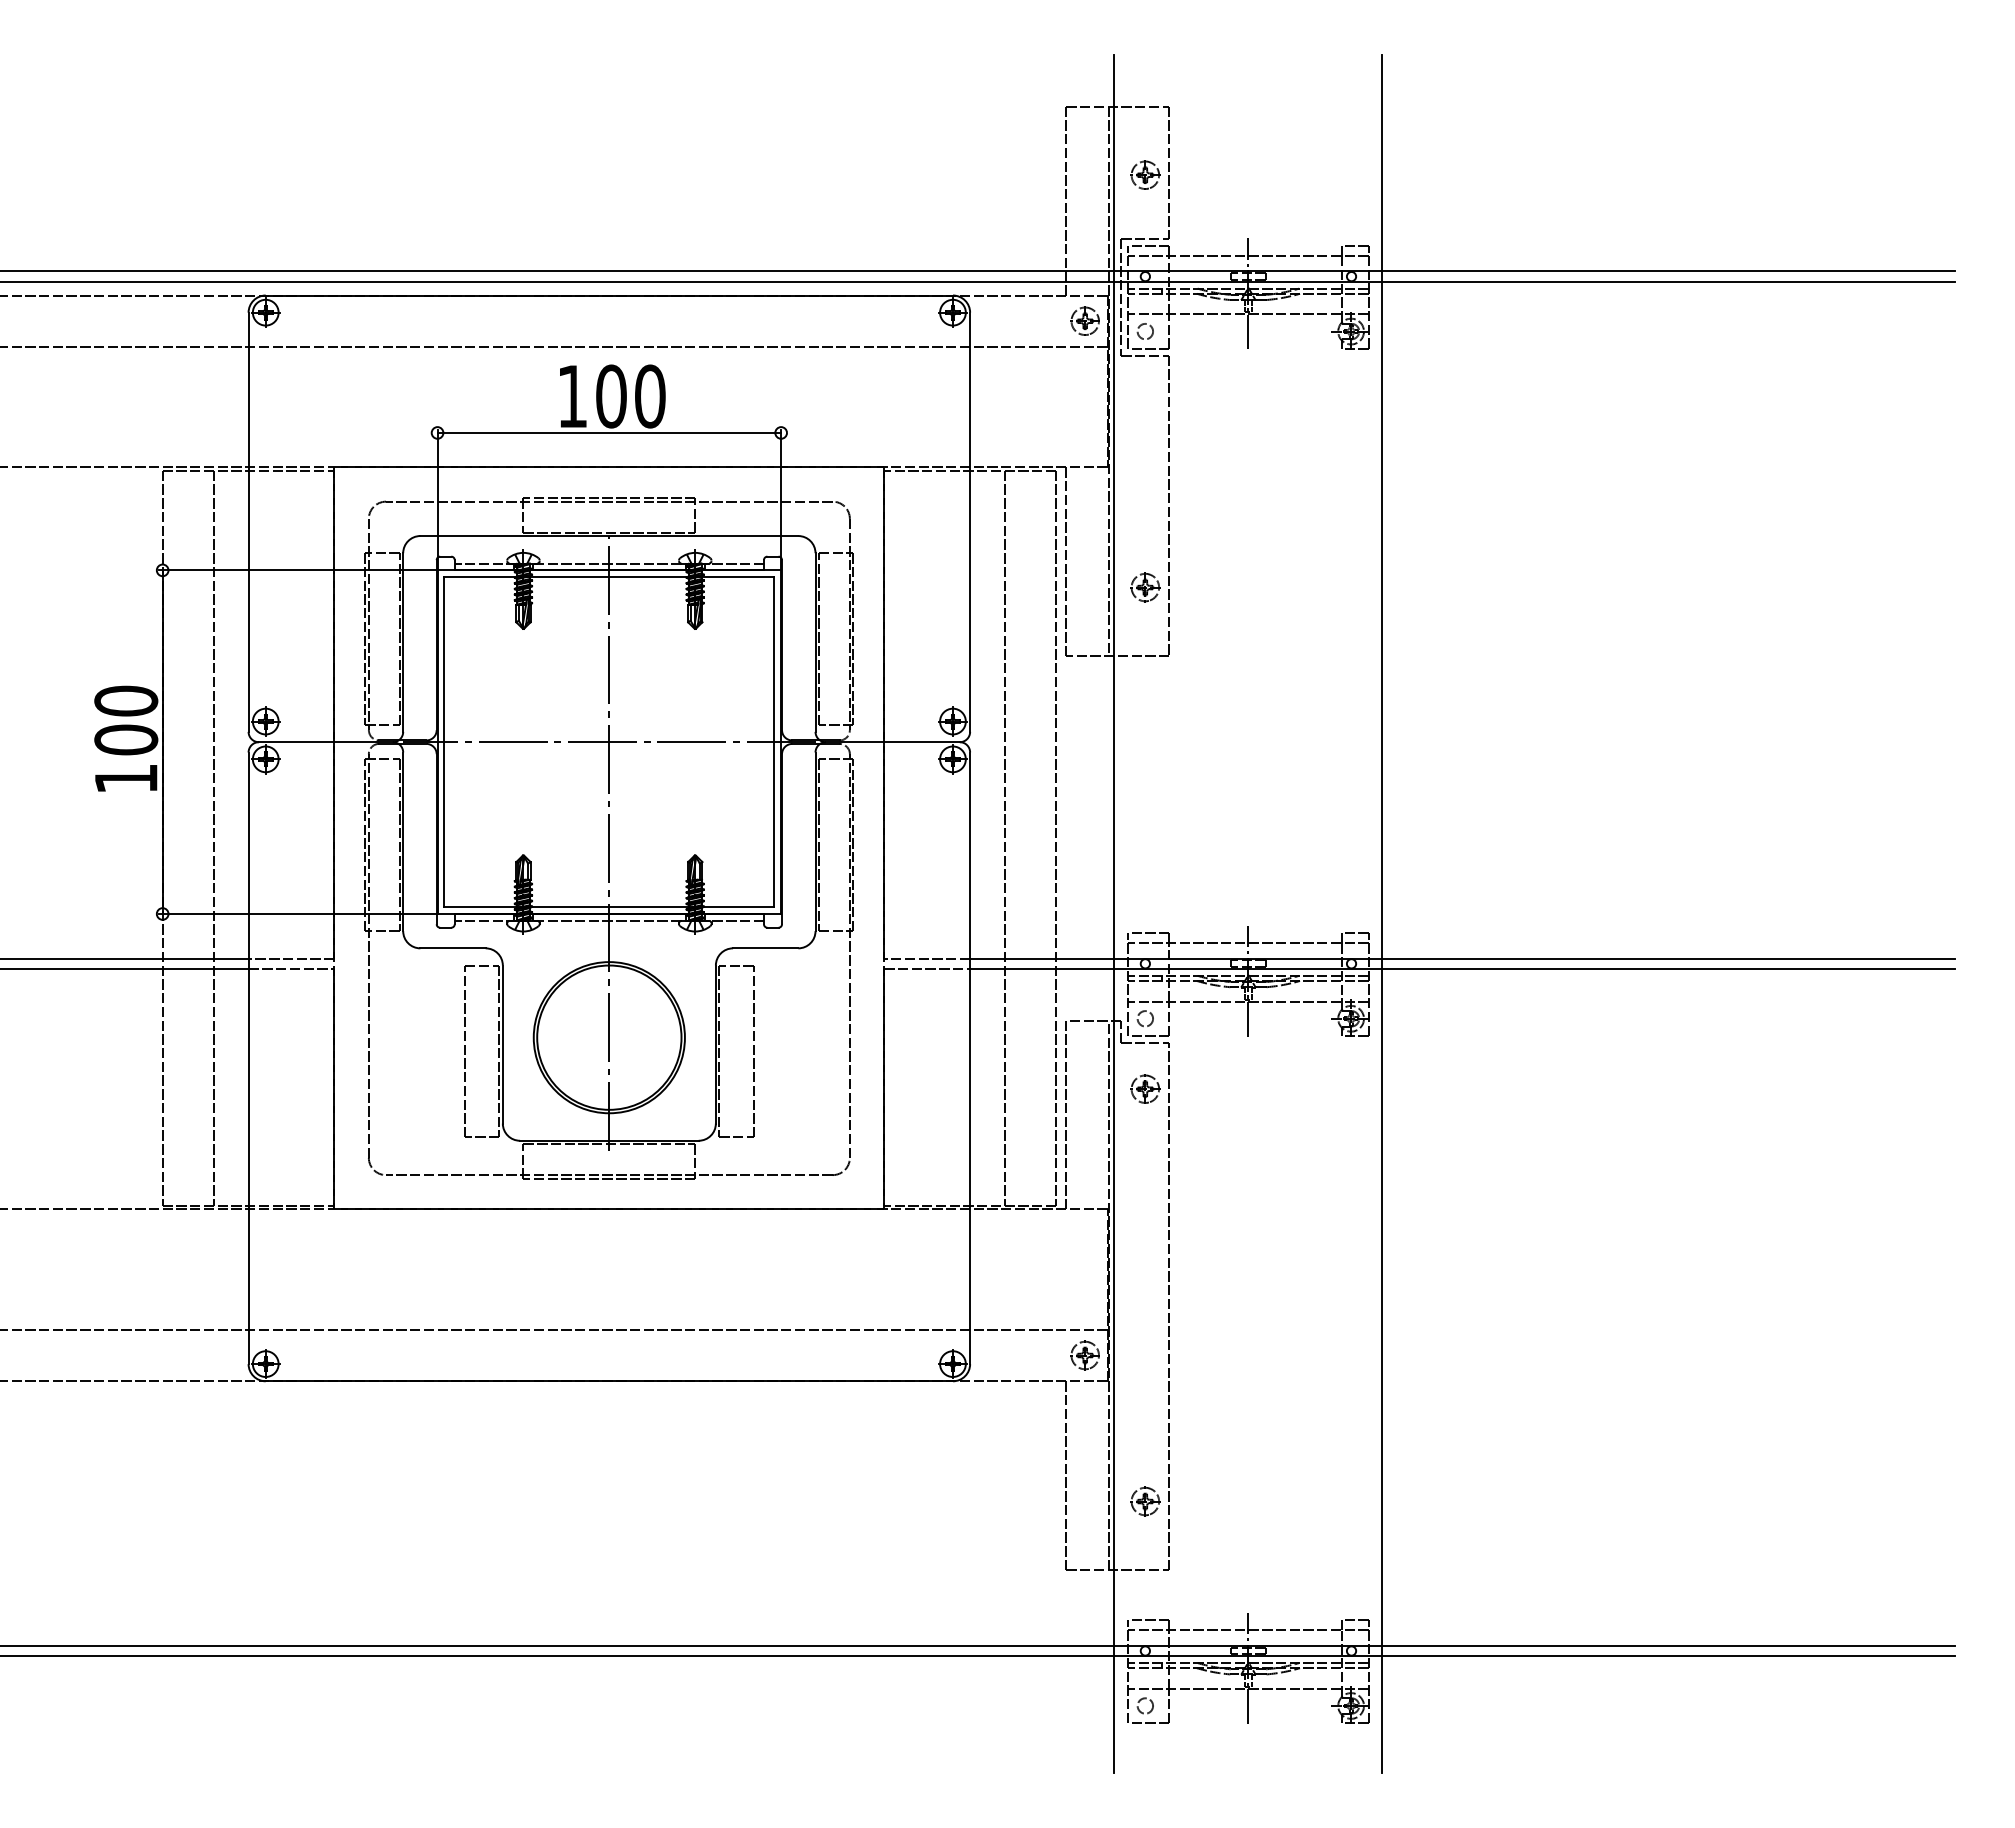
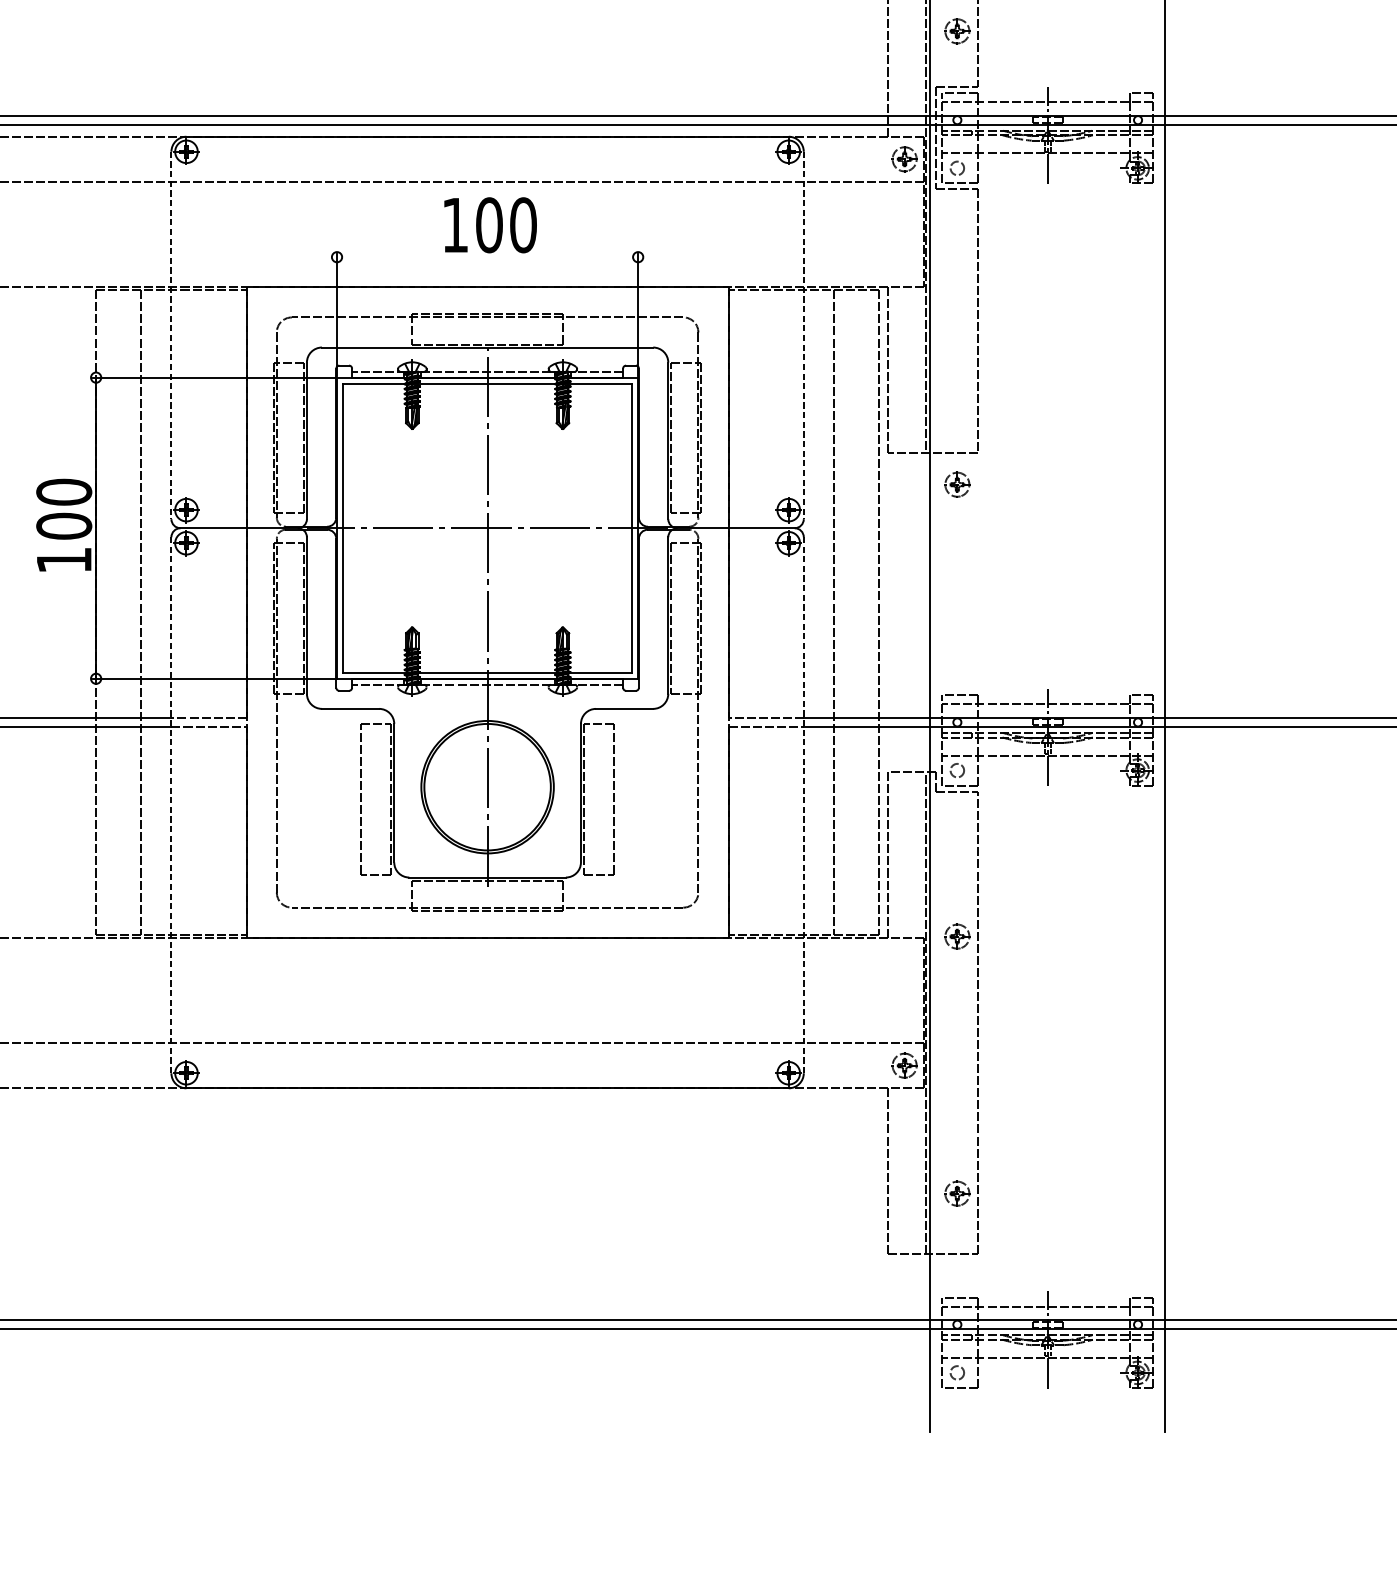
line: (609, 432) -> (487, 256), removed
line: (248, 522) -> (171, 335), solid -> dashed
line: (970, 522) -> (804, 335), solid -> dashed
part: (1145, 587) -> (957, 484), moved
line: (248, 1058) -> (171, 805), solid -> dashed
line: (970, 1058) -> (804, 805), solid -> dashed
part: (1145, 1088) -> (957, 936), moved

